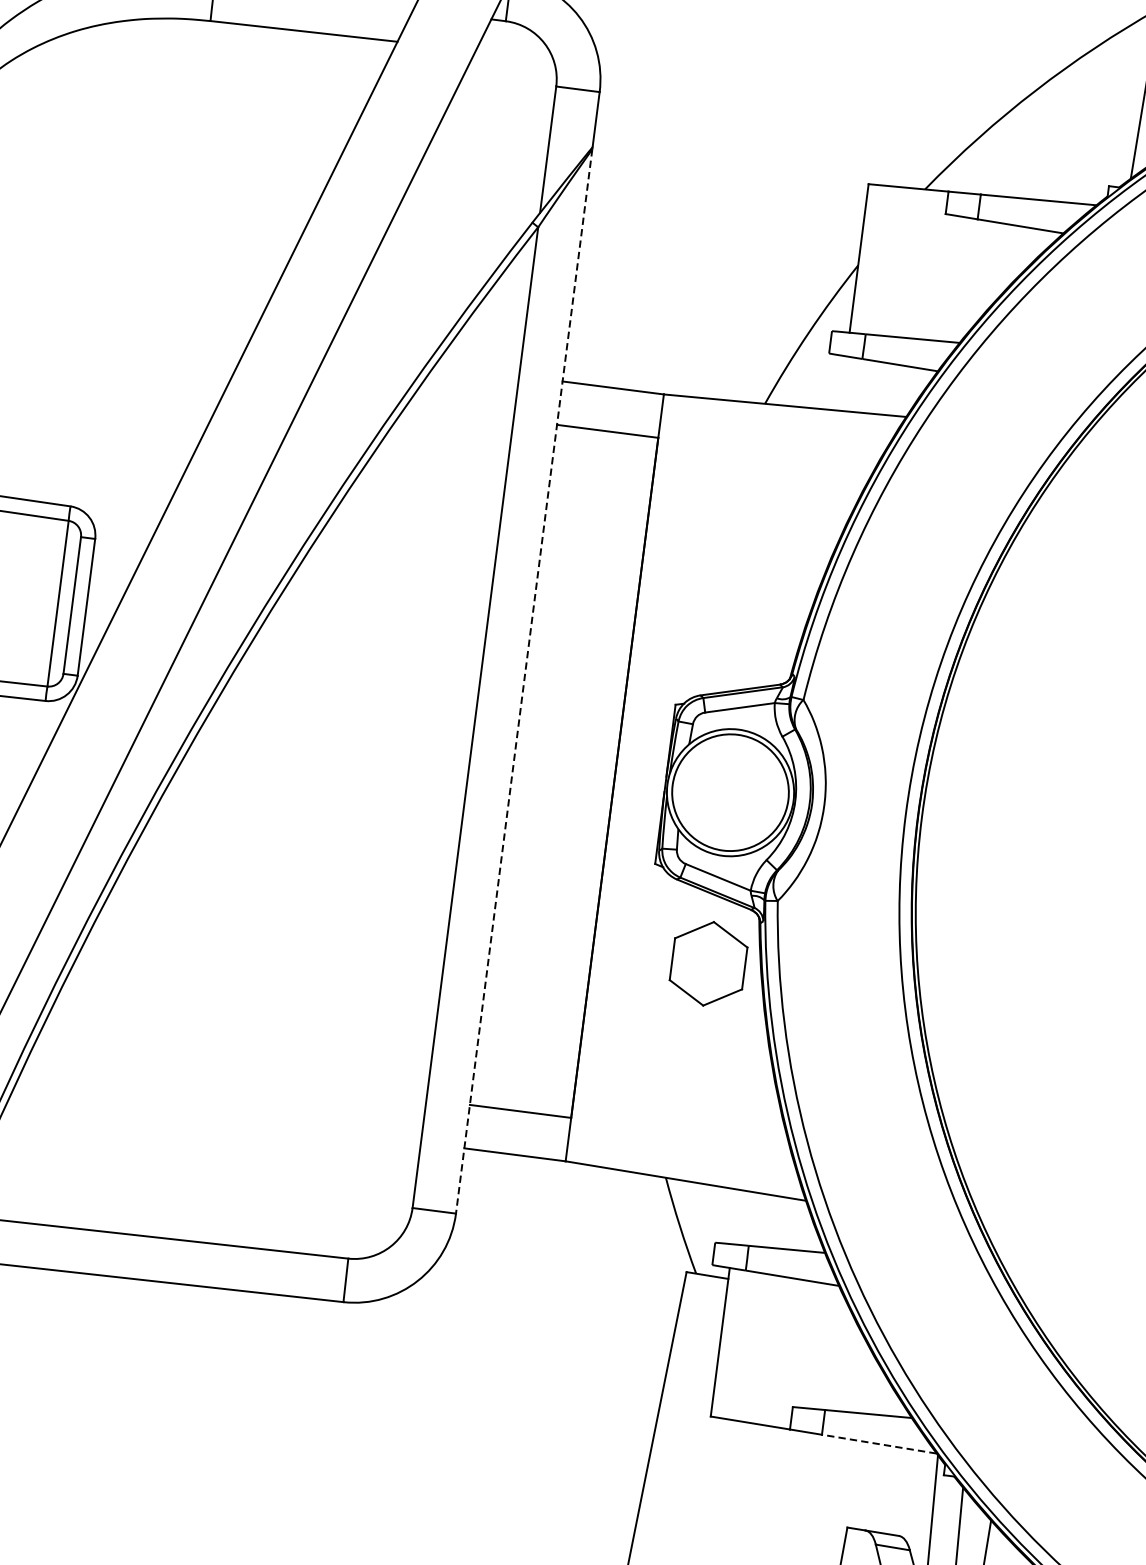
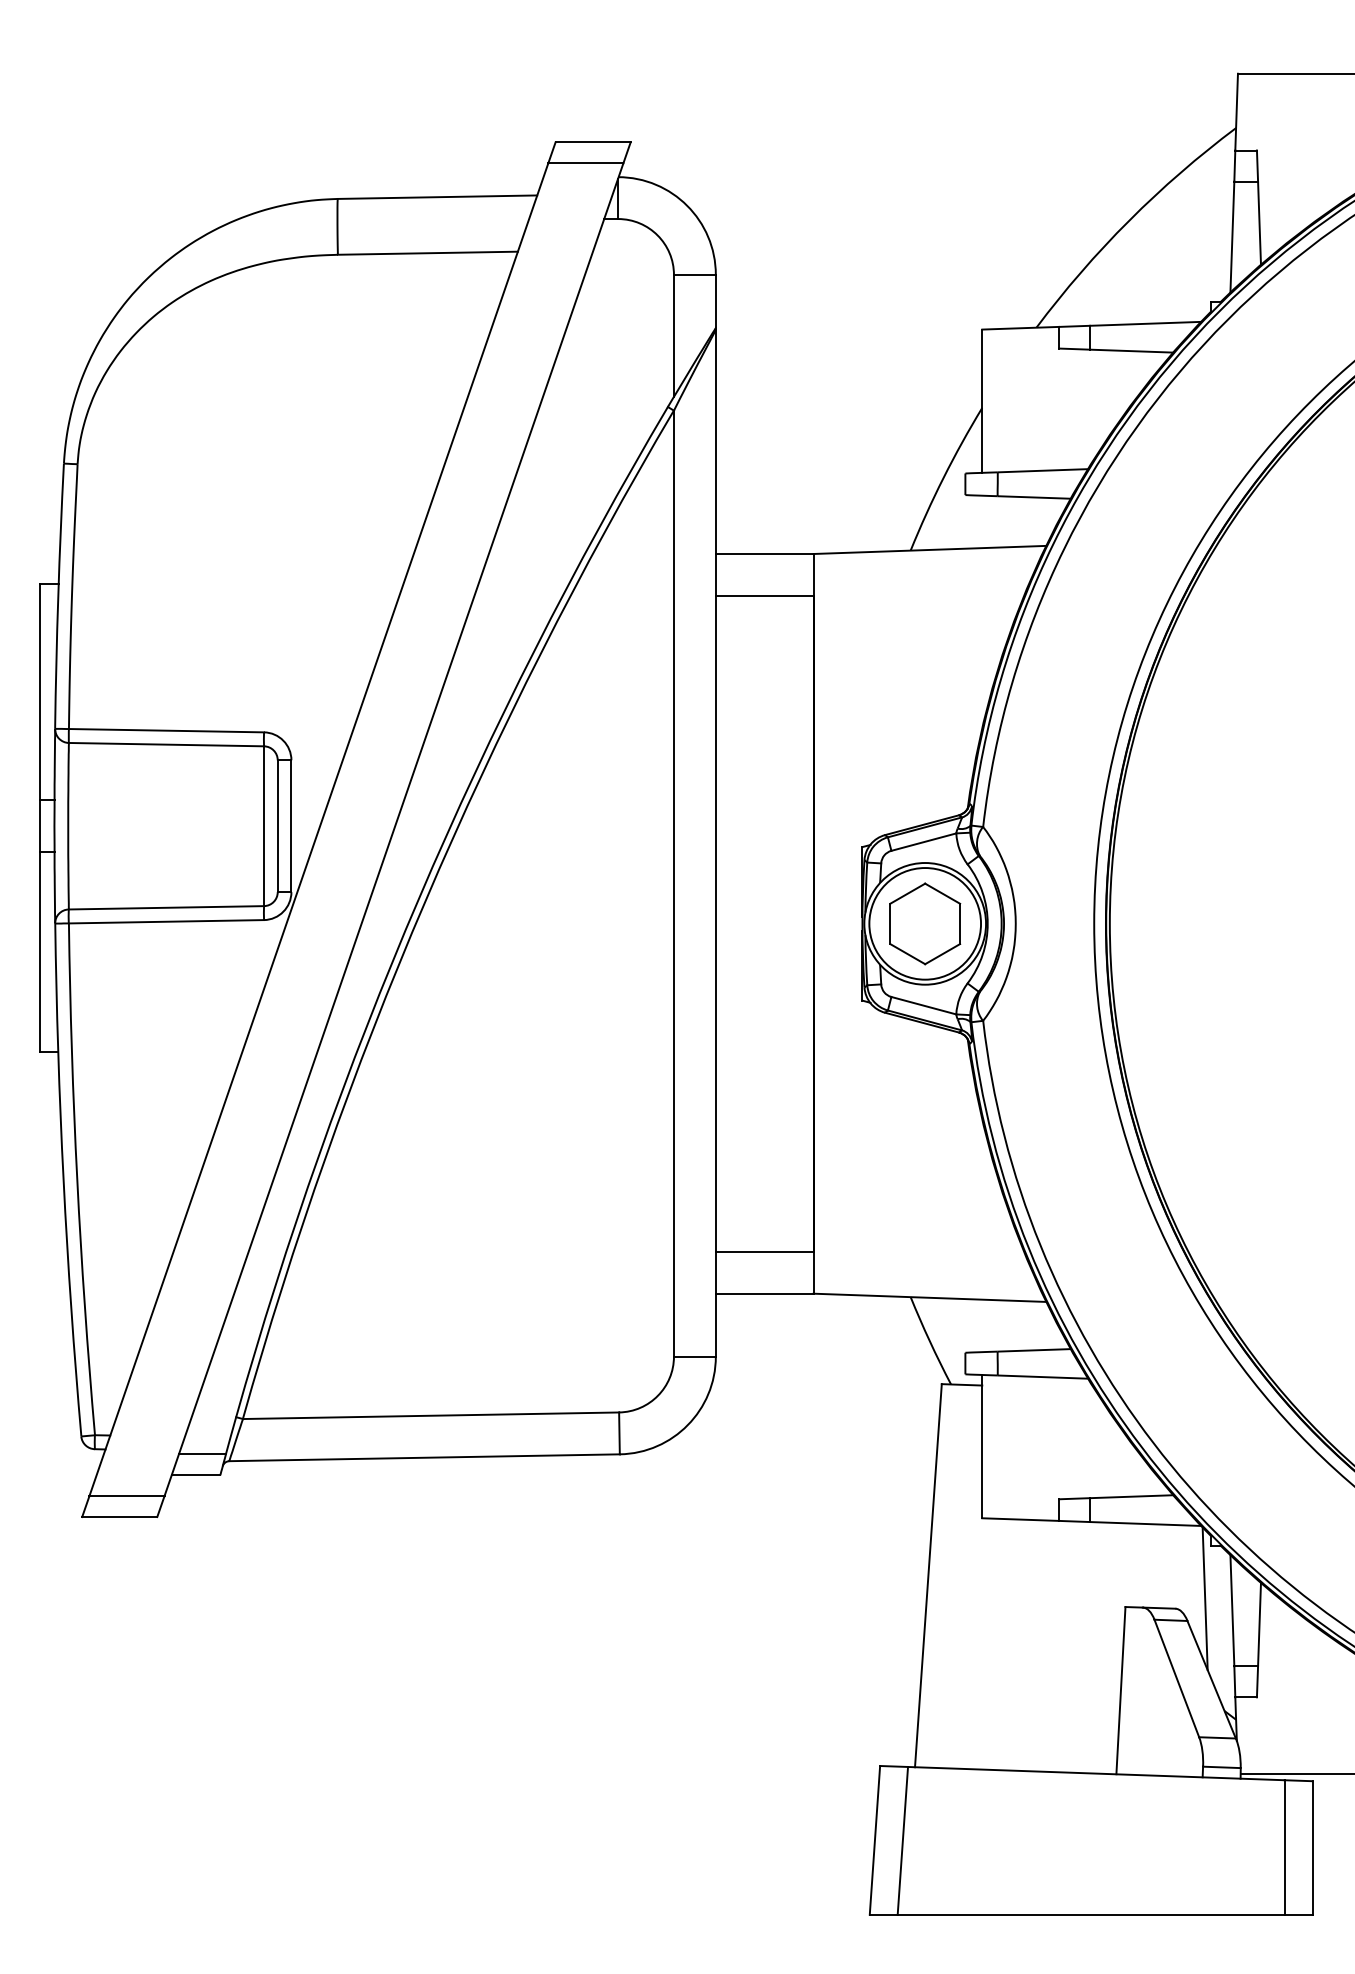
line: (523, 681) -> (715, 843), dashed -> solid
part: (708, 963) -> (925, 923), moved
line: (879, 1443) -> (1145, 1523), dashed -> solid

